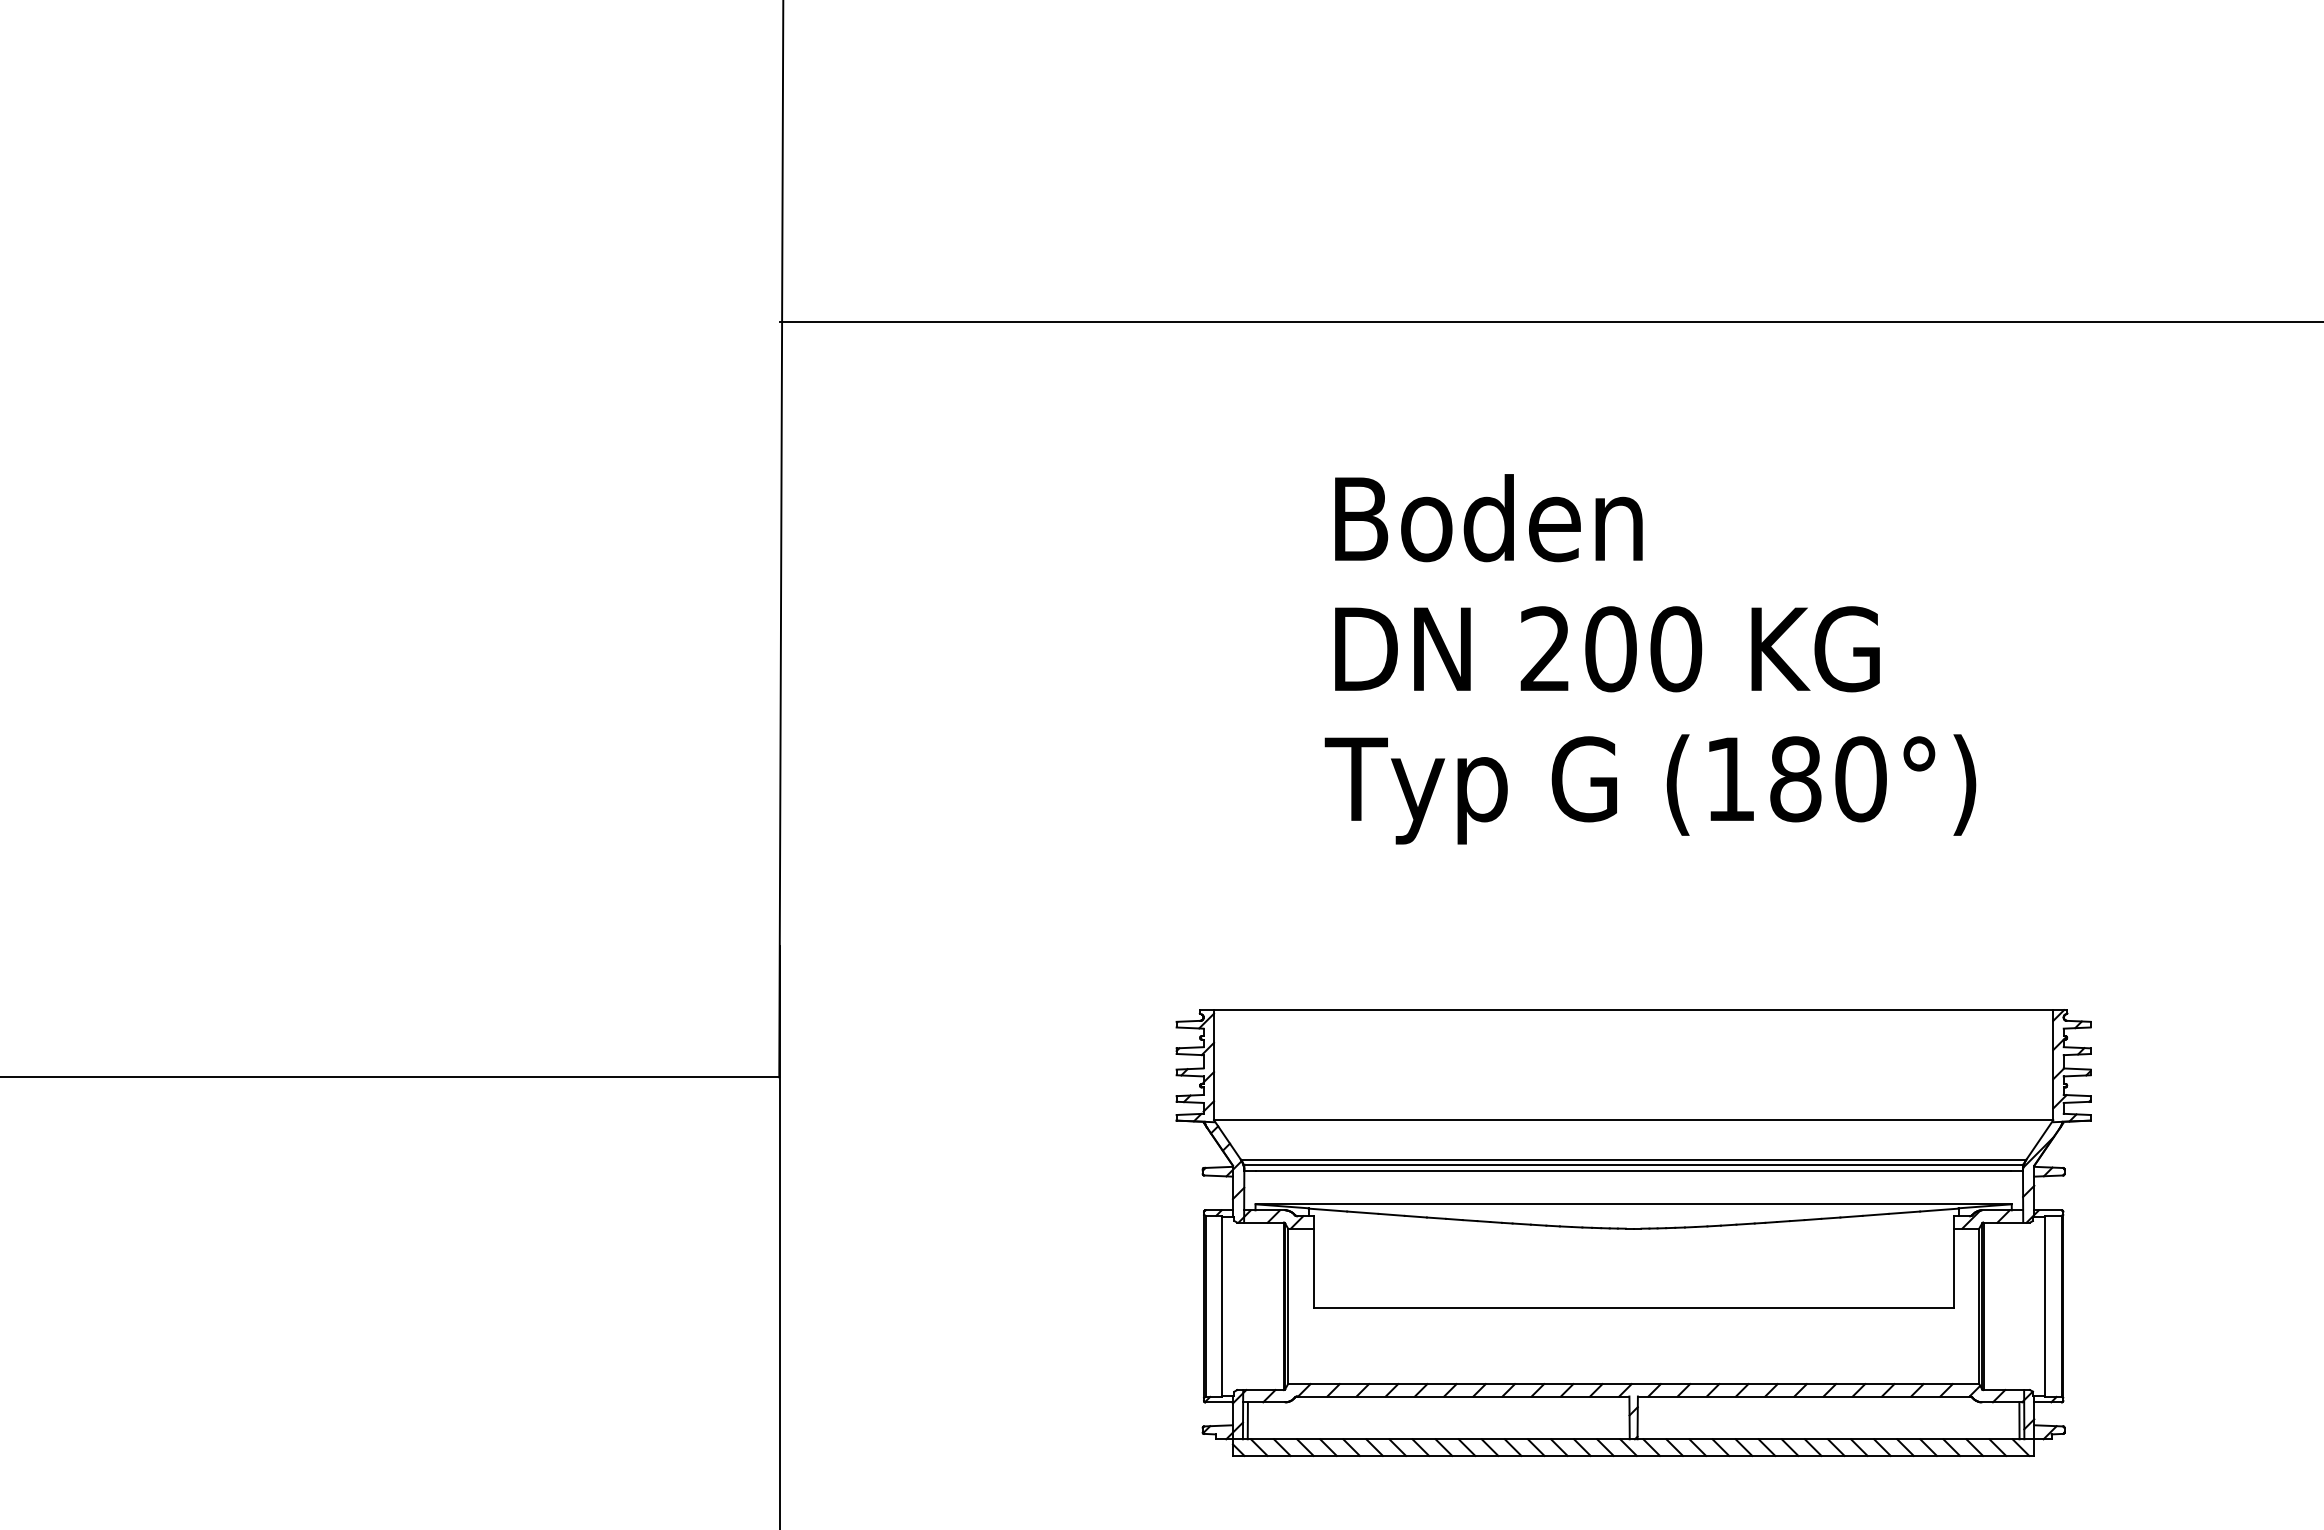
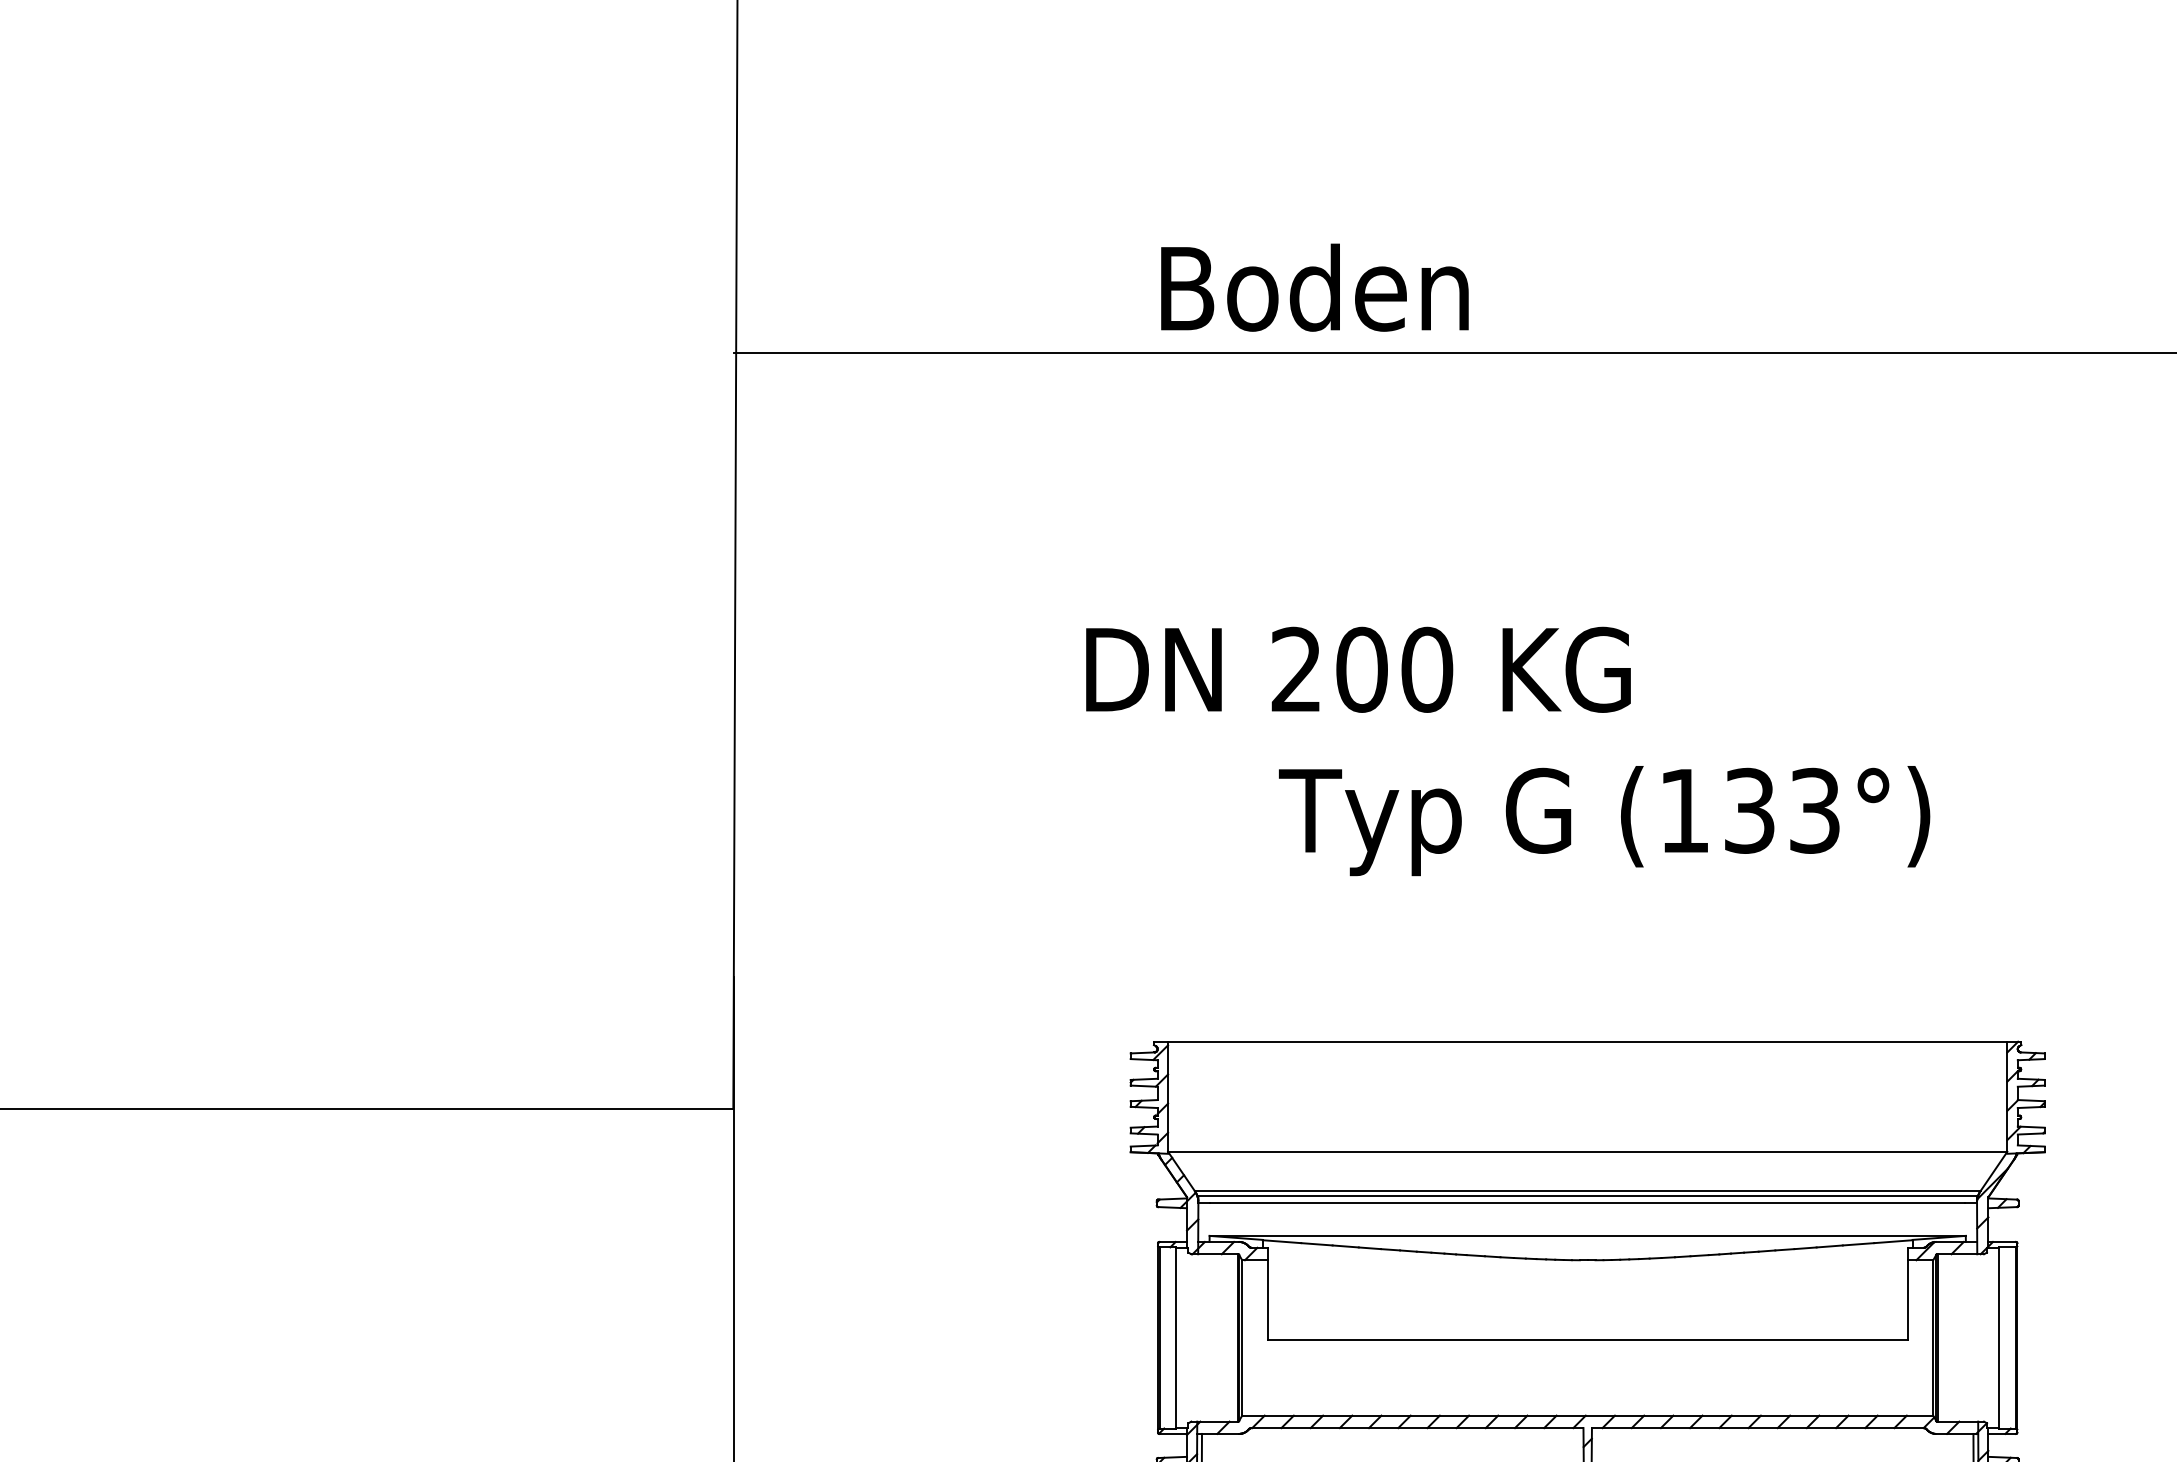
text: (1488, 518) -> (1314, 288), moved
text: (1607, 649) -> (1358, 670), moved
text: (1828, 779) -> (1782, 811), (180°) -> (133°)

